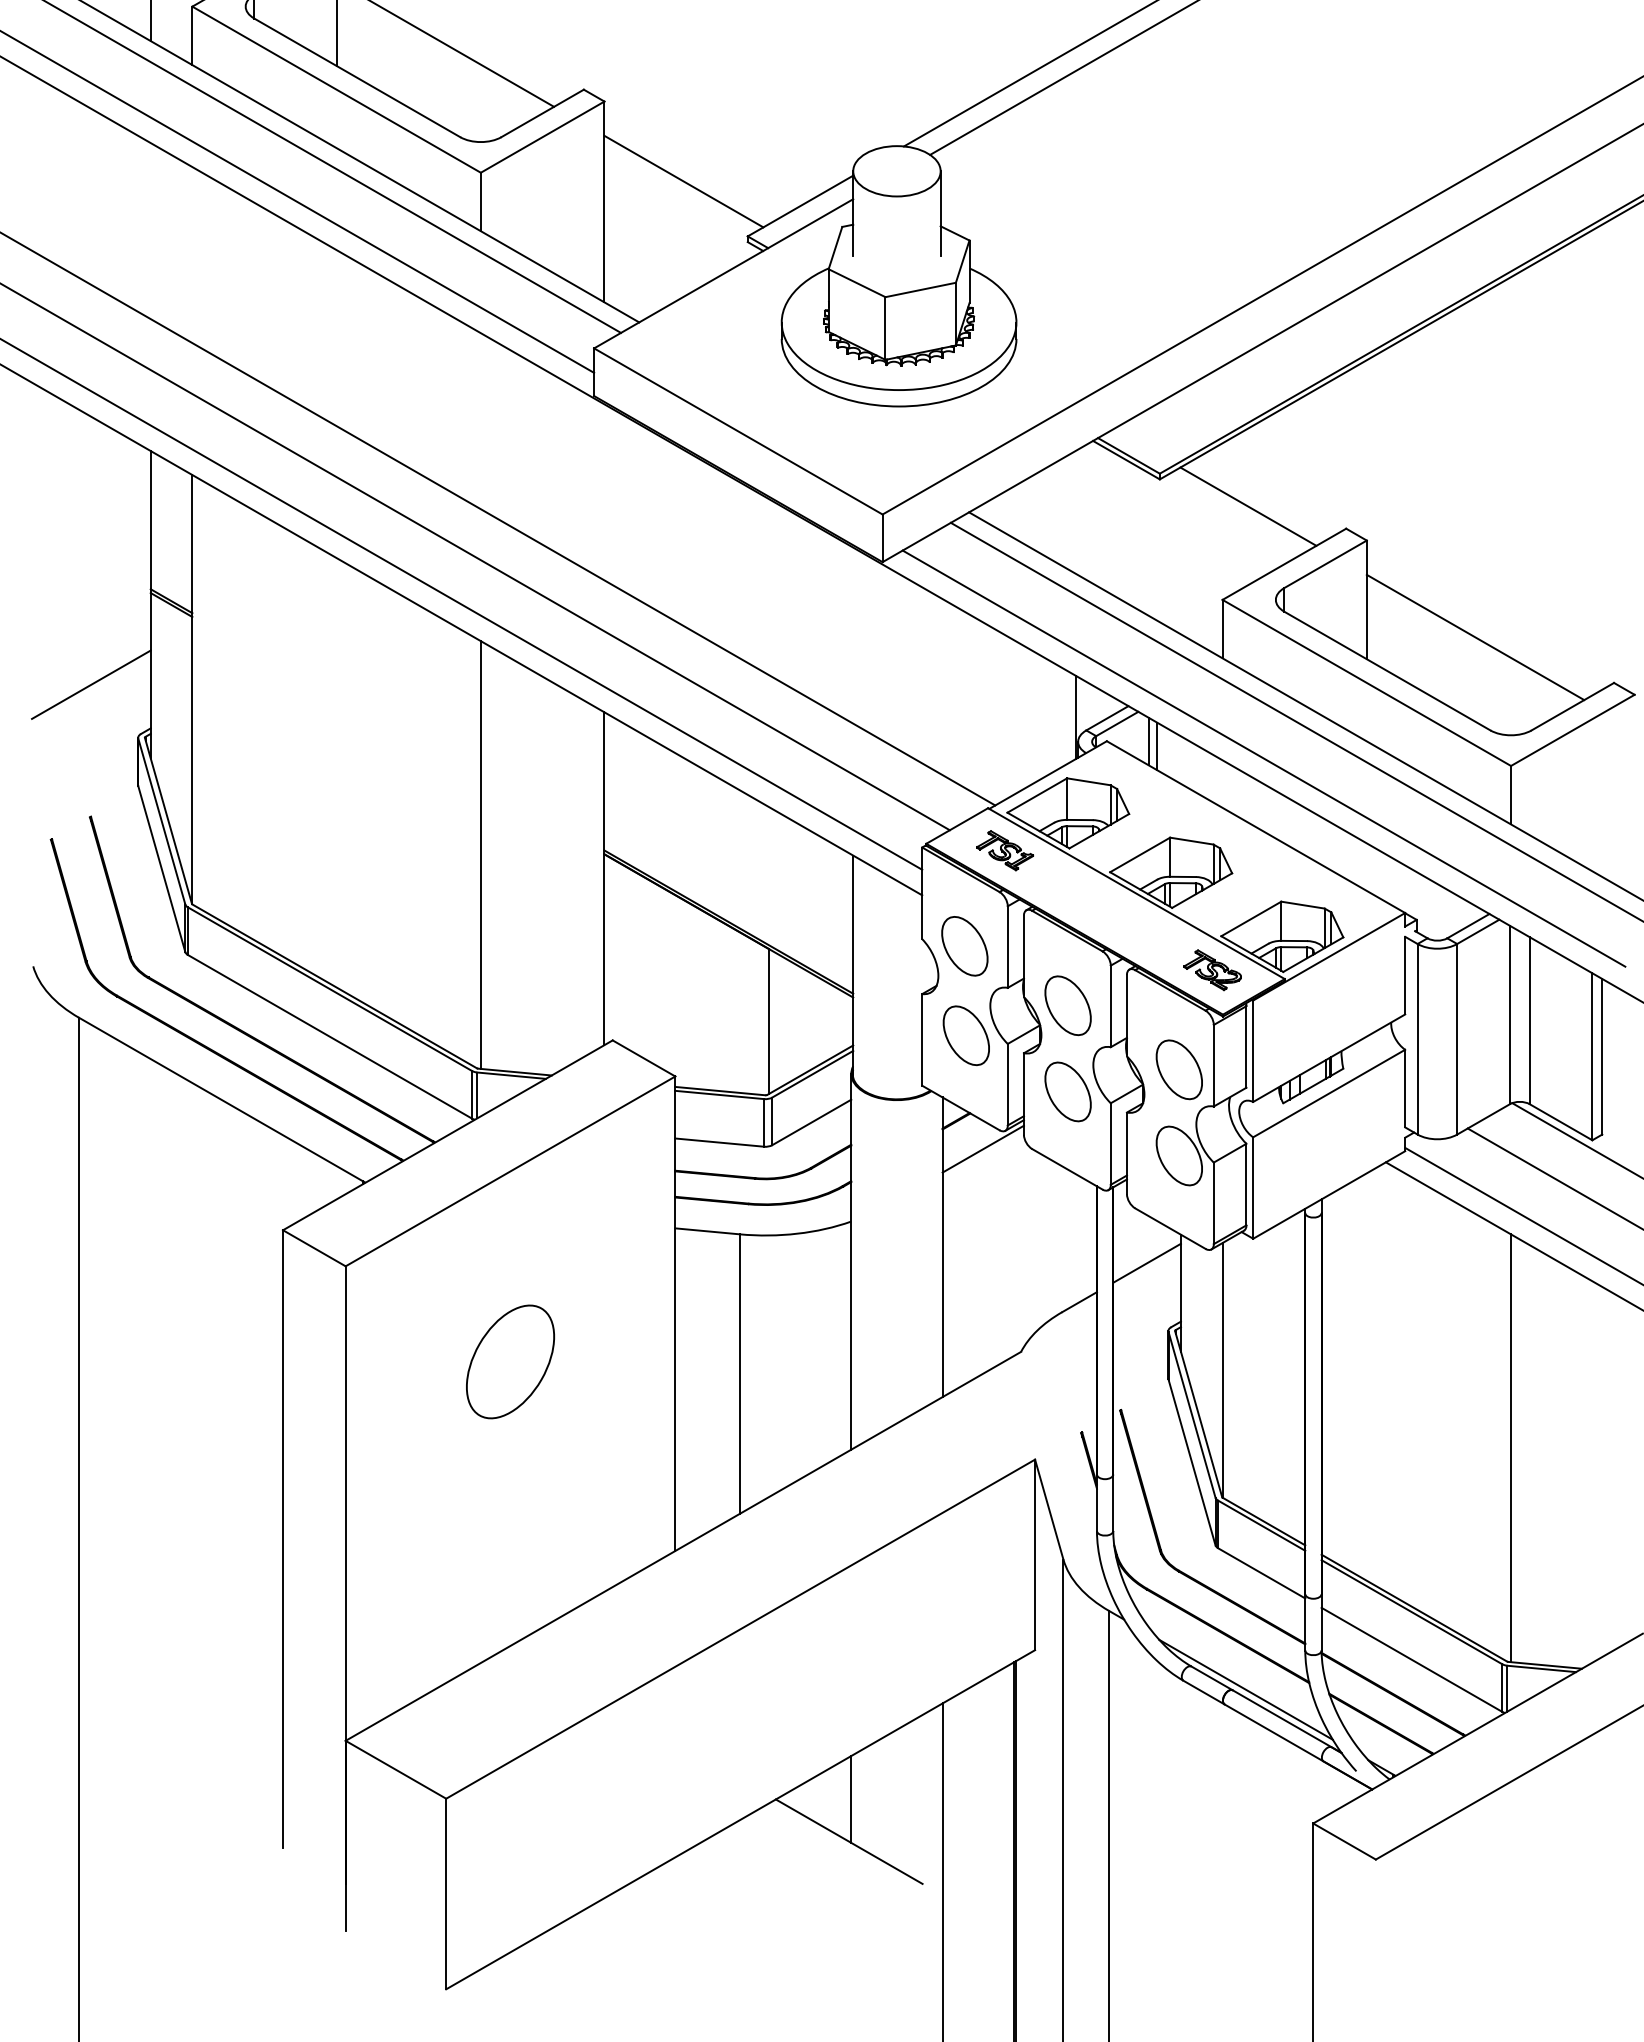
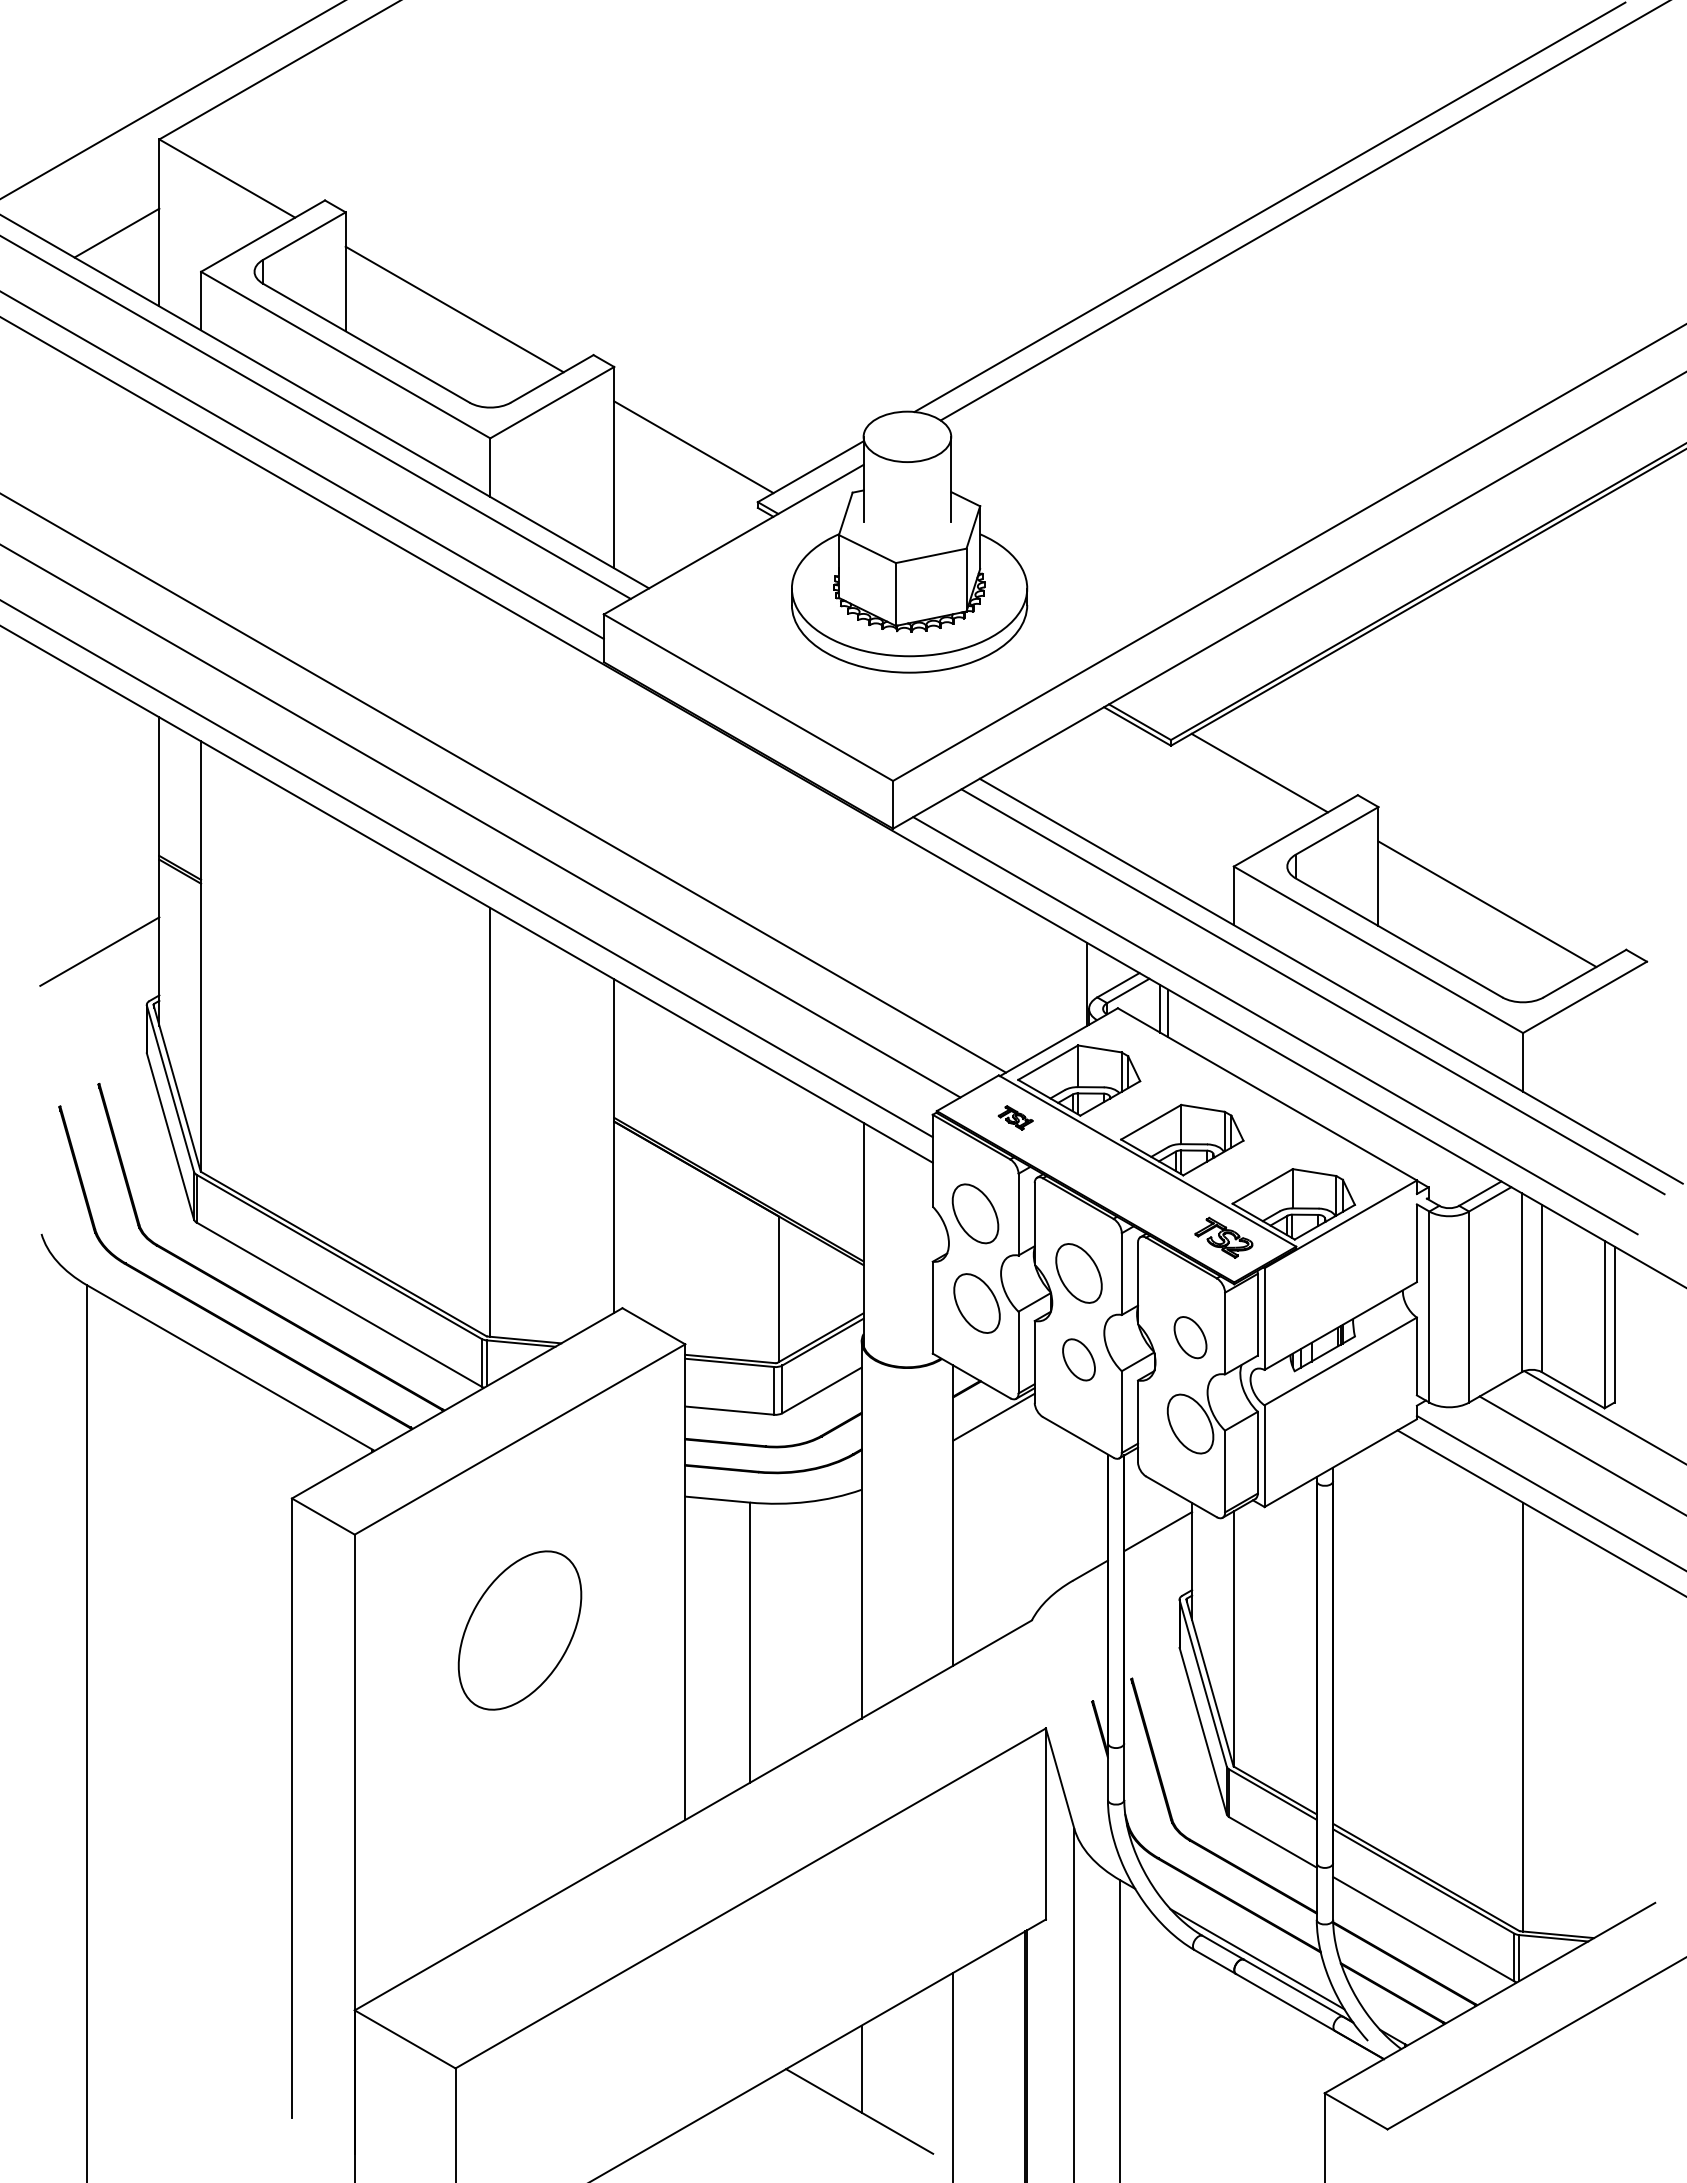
part: (1004, 850) -> (1015, 1117), size x0.6
part: (1179, 1069) -> (1190, 1337), size x0.7
part: (1067, 1091) -> (1078, 1359), size x0.7
part: (509, 1361) -> (519, 1630), size x1.4

